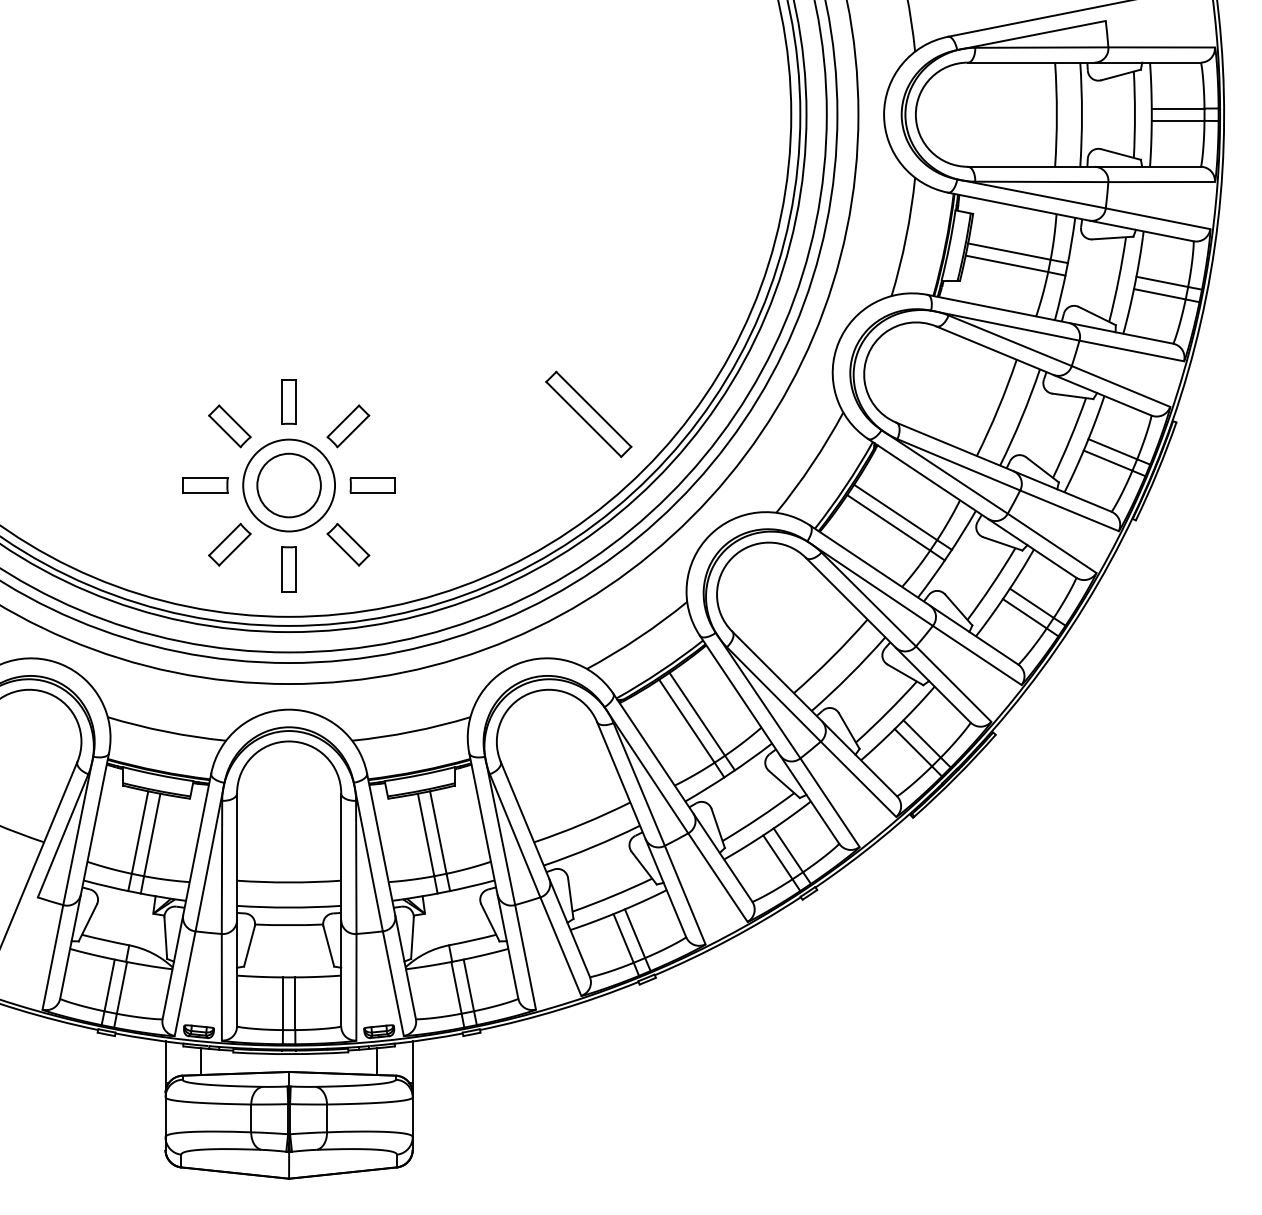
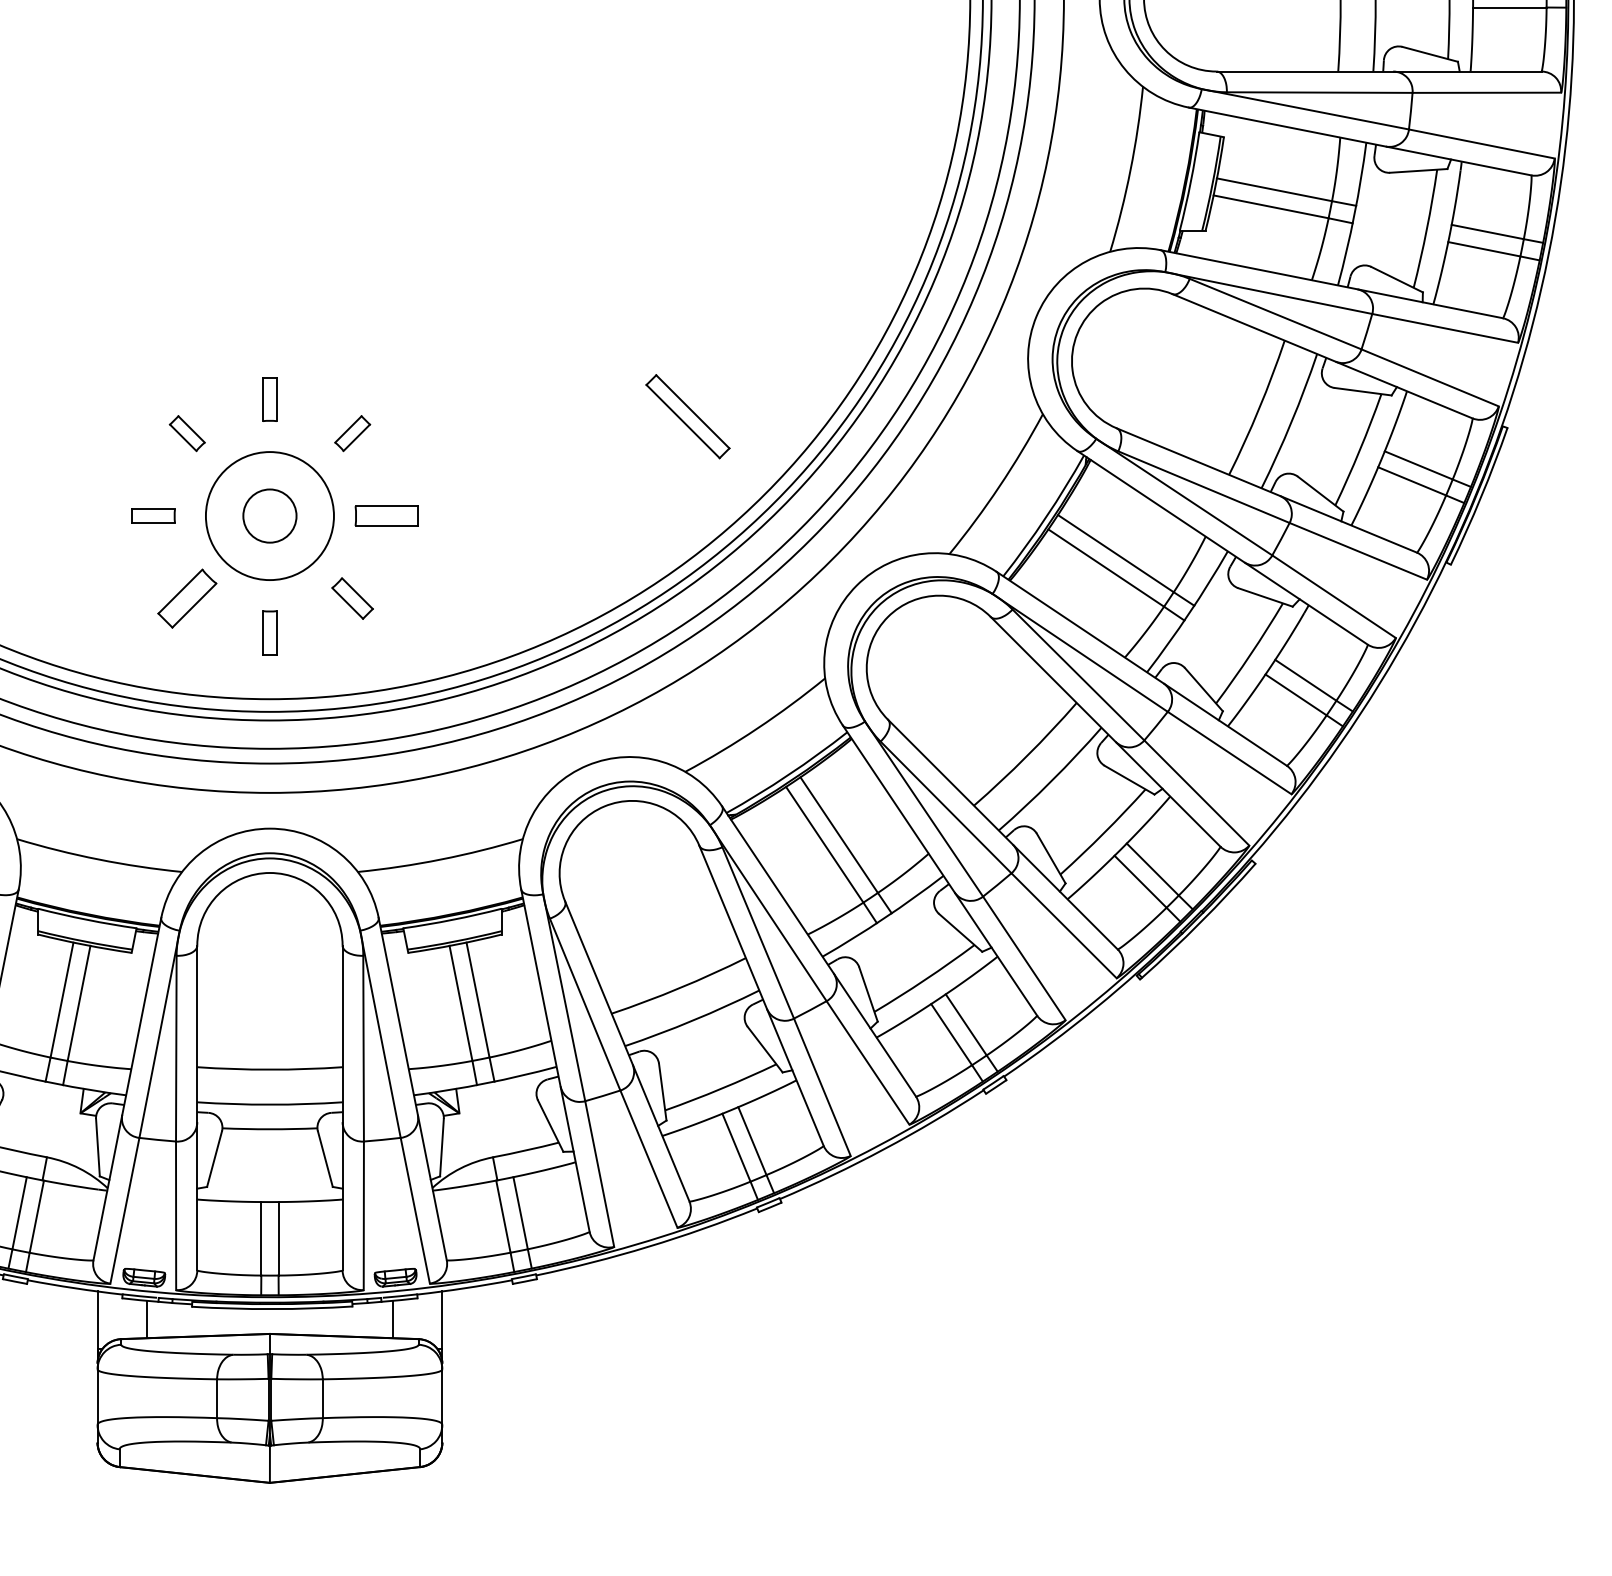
part: (288, 401) -> (269, 398), size x0.7
part: (588, 413) -> (687, 415), size x0.7
part: (229, 426) -> (186, 433), size x0.6
part: (348, 426) -> (352, 433), size x0.6
part: (205, 485) -> (153, 516), size x0.7
circle: (288, 485) -> (269, 516), size x0.6
part: (348, 544) -> (352, 598), size x0.7
part: (288, 569) -> (269, 633), size x0.7

